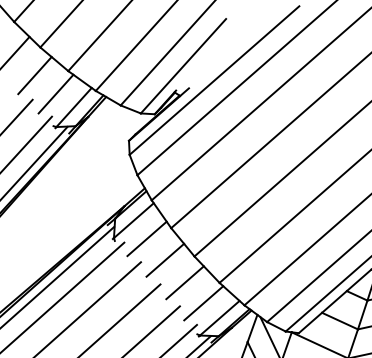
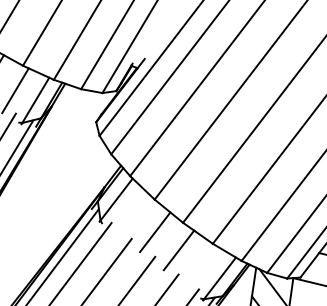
line: (146, 238) -> (132, 214), removed
line: (203, 303) -> (201, 267), removed

